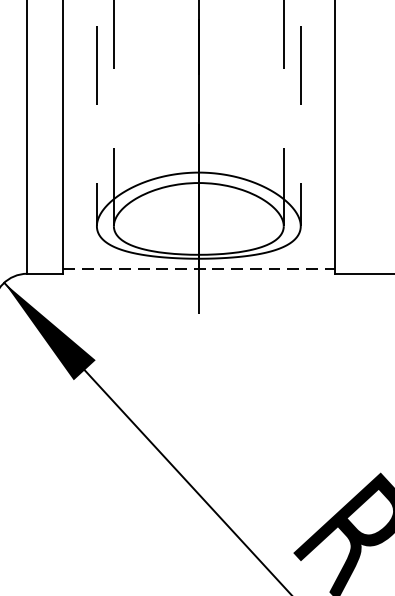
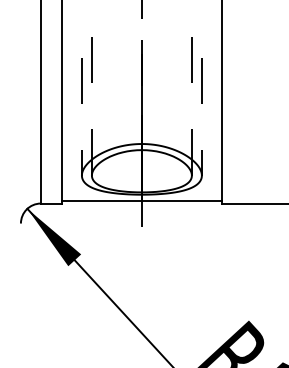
line: (198, 268) -> (141, 200), dashed -> solid

